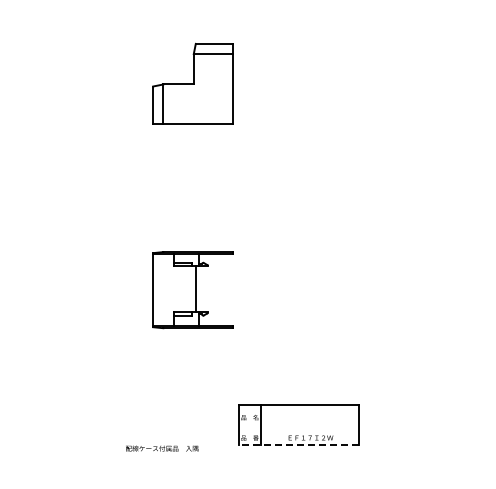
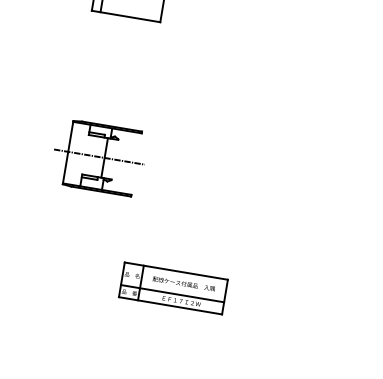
line: (189, 289) -> (99, 157), added
line: (298, 430) -> (172, 293), added
line: (298, 445) -> (169, 306), dashed -> solid
text: (162, 448) -> (184, 283), moved

